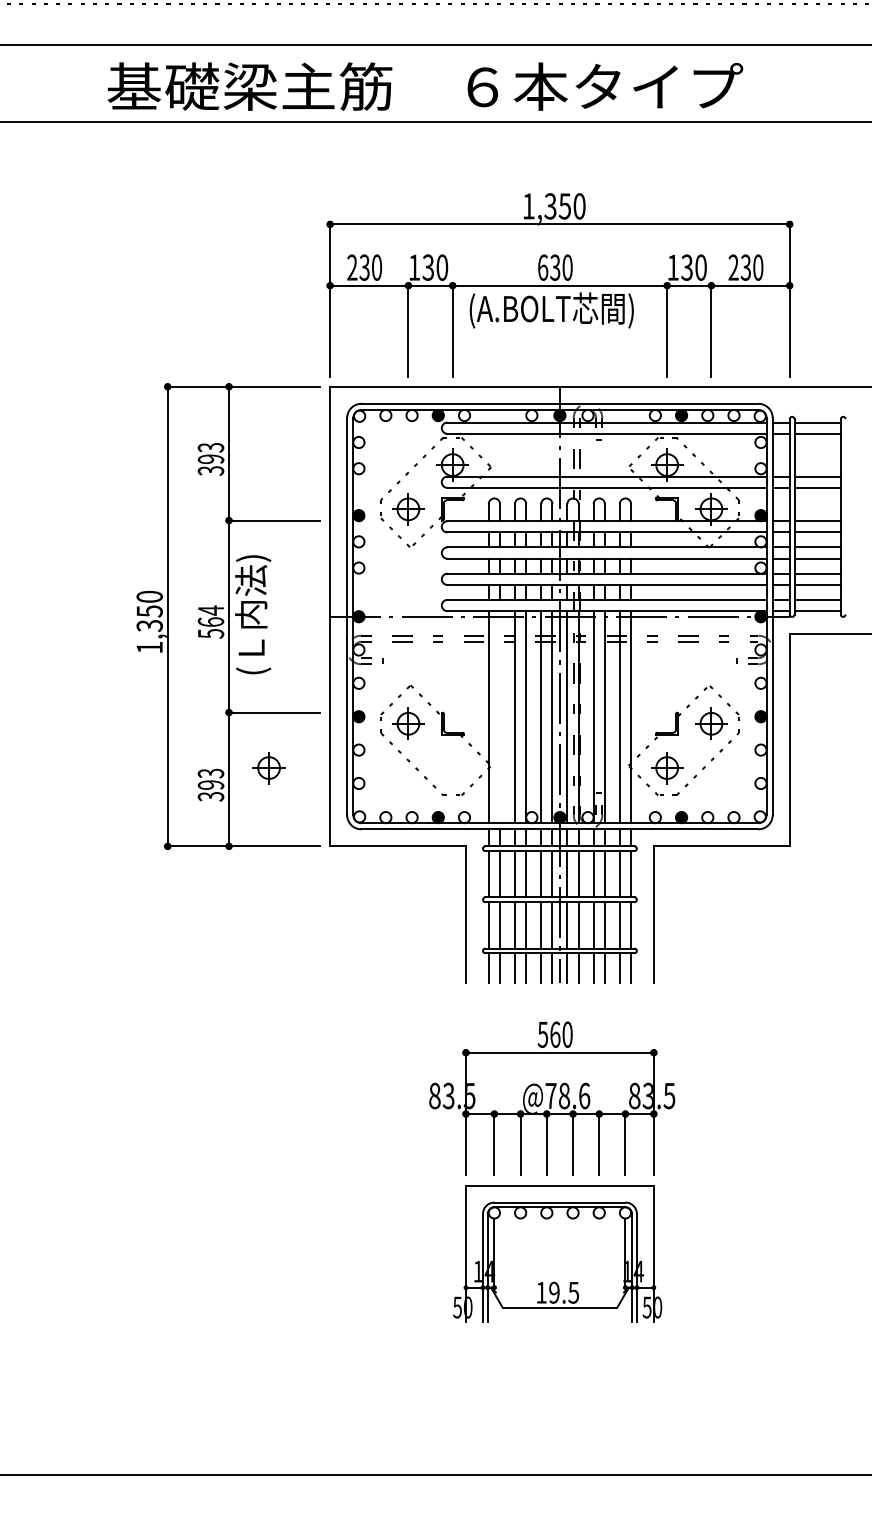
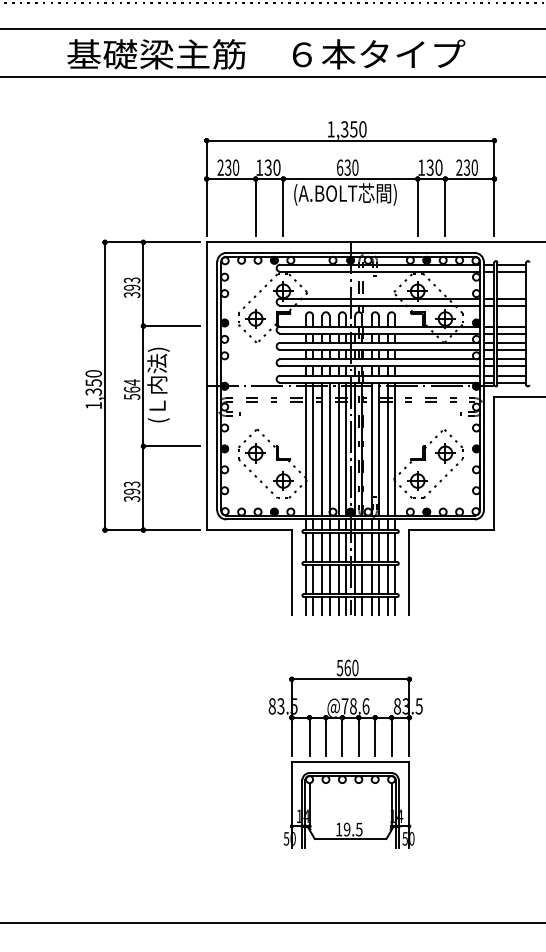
line: (500, 716) -> (313, 448), added
part: (269, 767) -> (283, 480), moved
part: (551, 1171) -> (345, 753), moved

